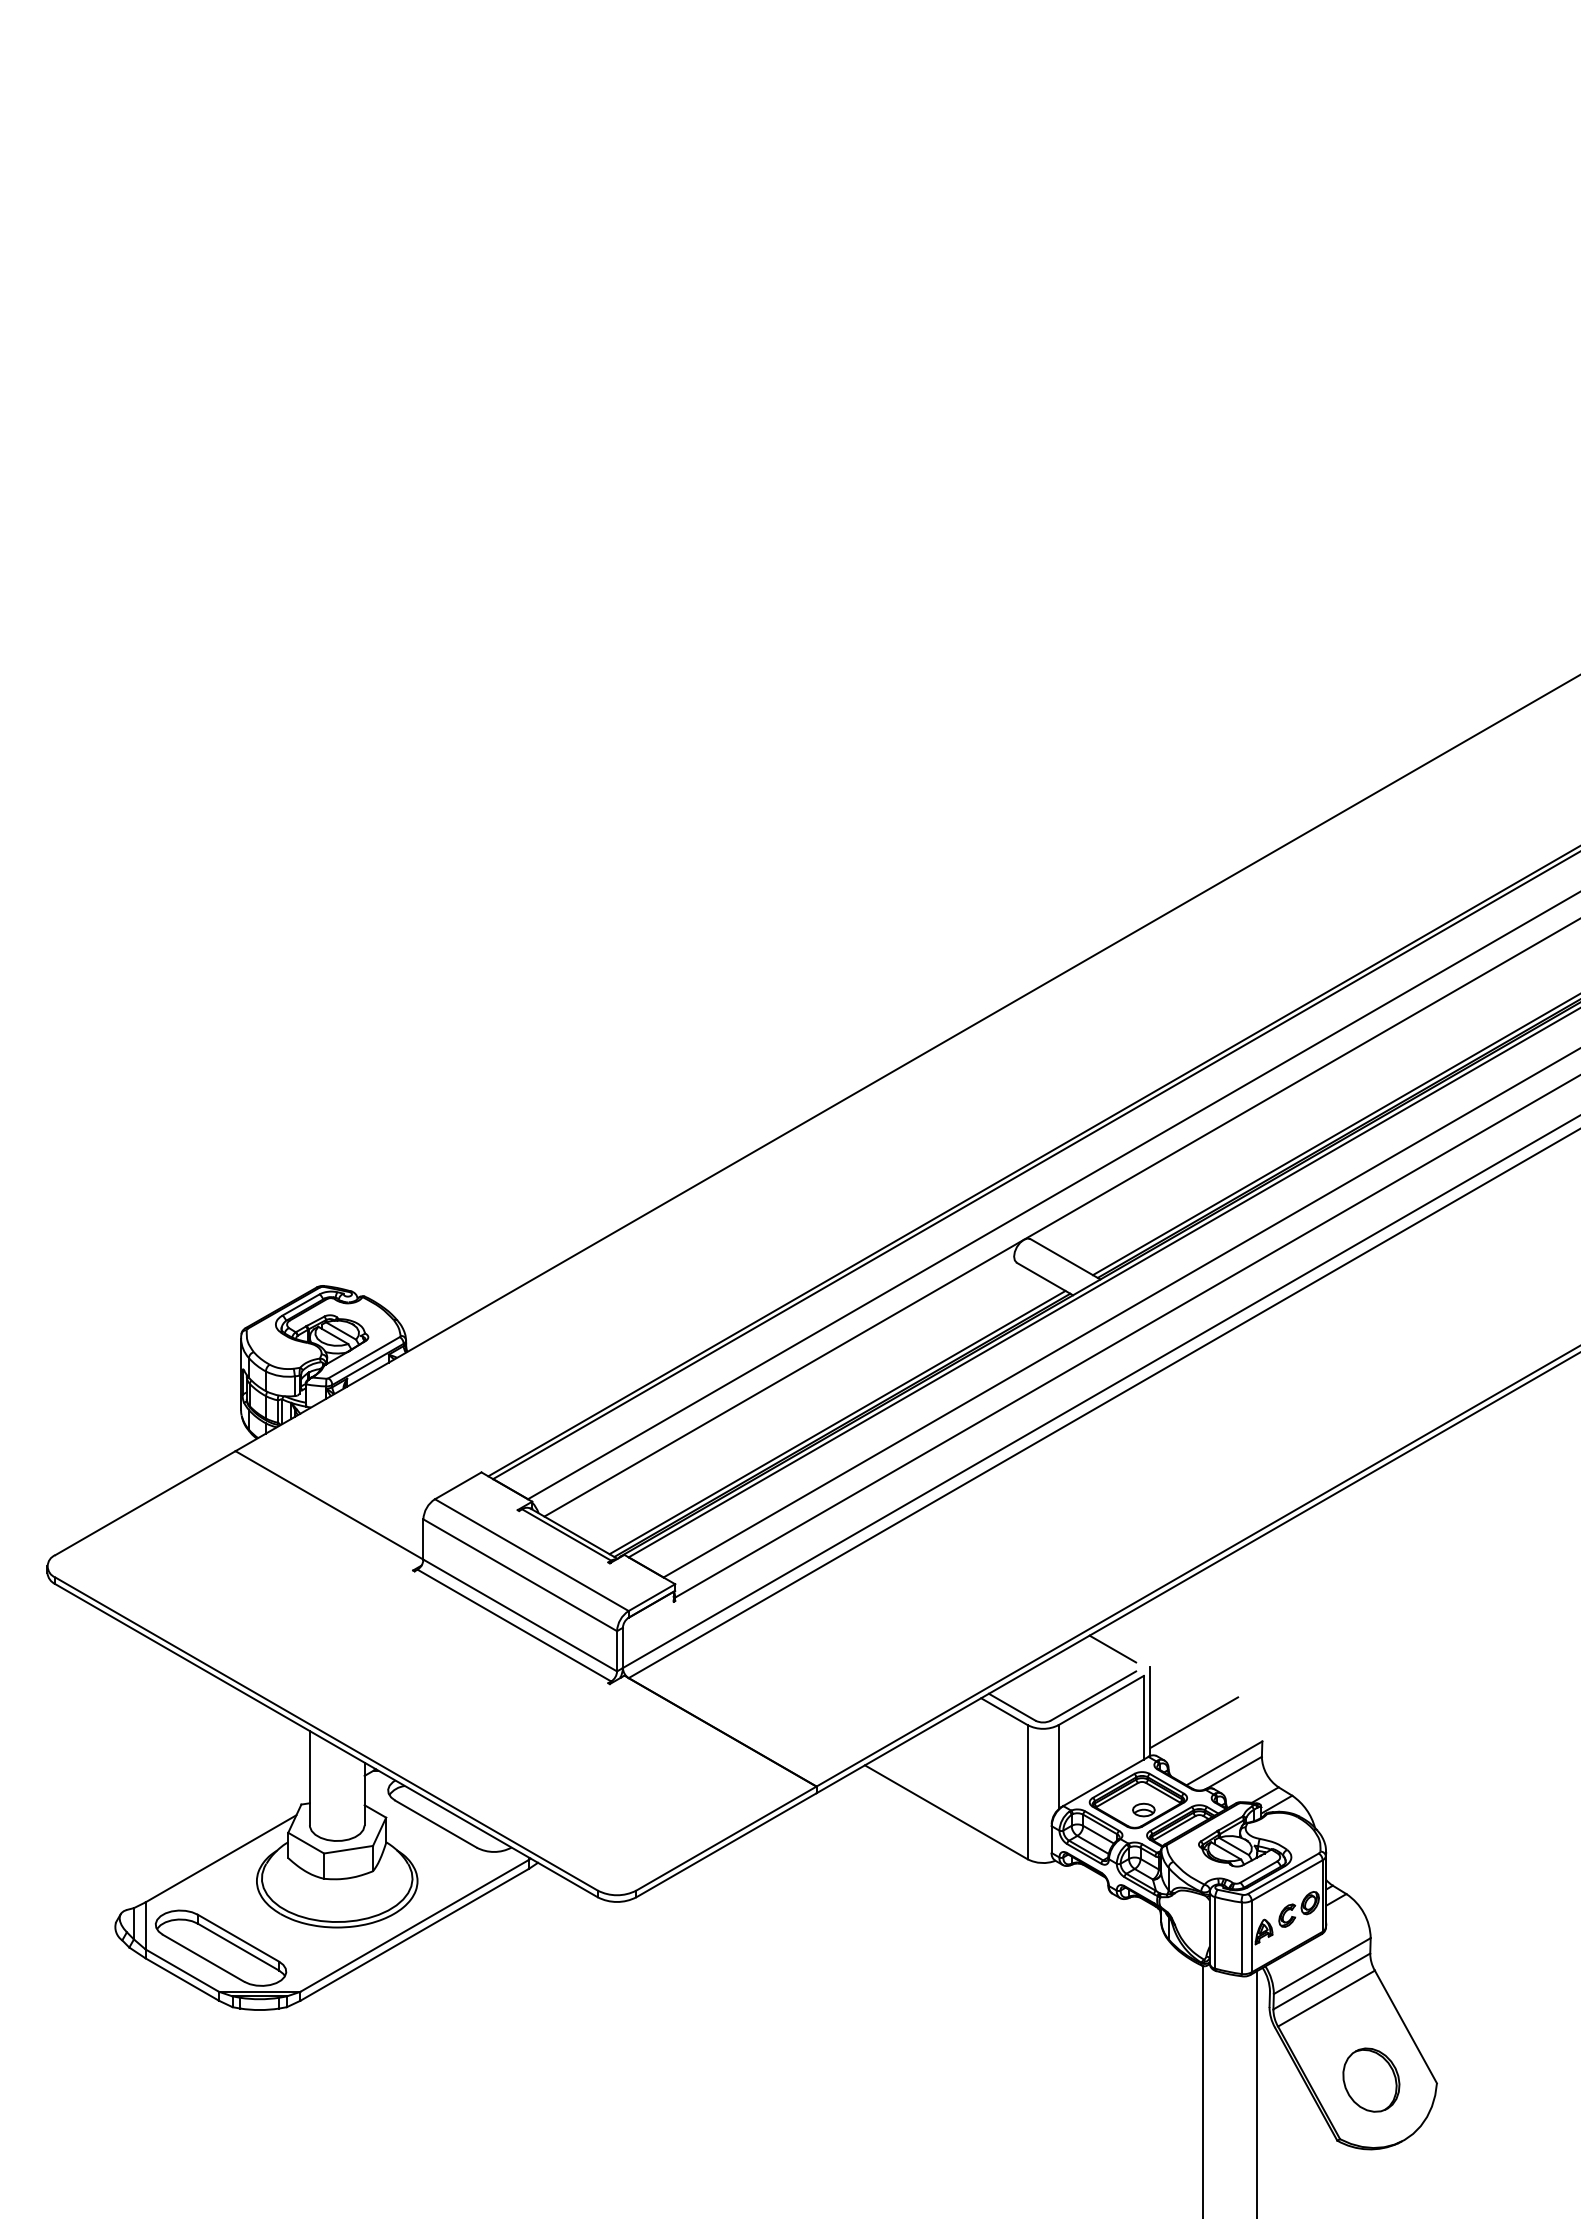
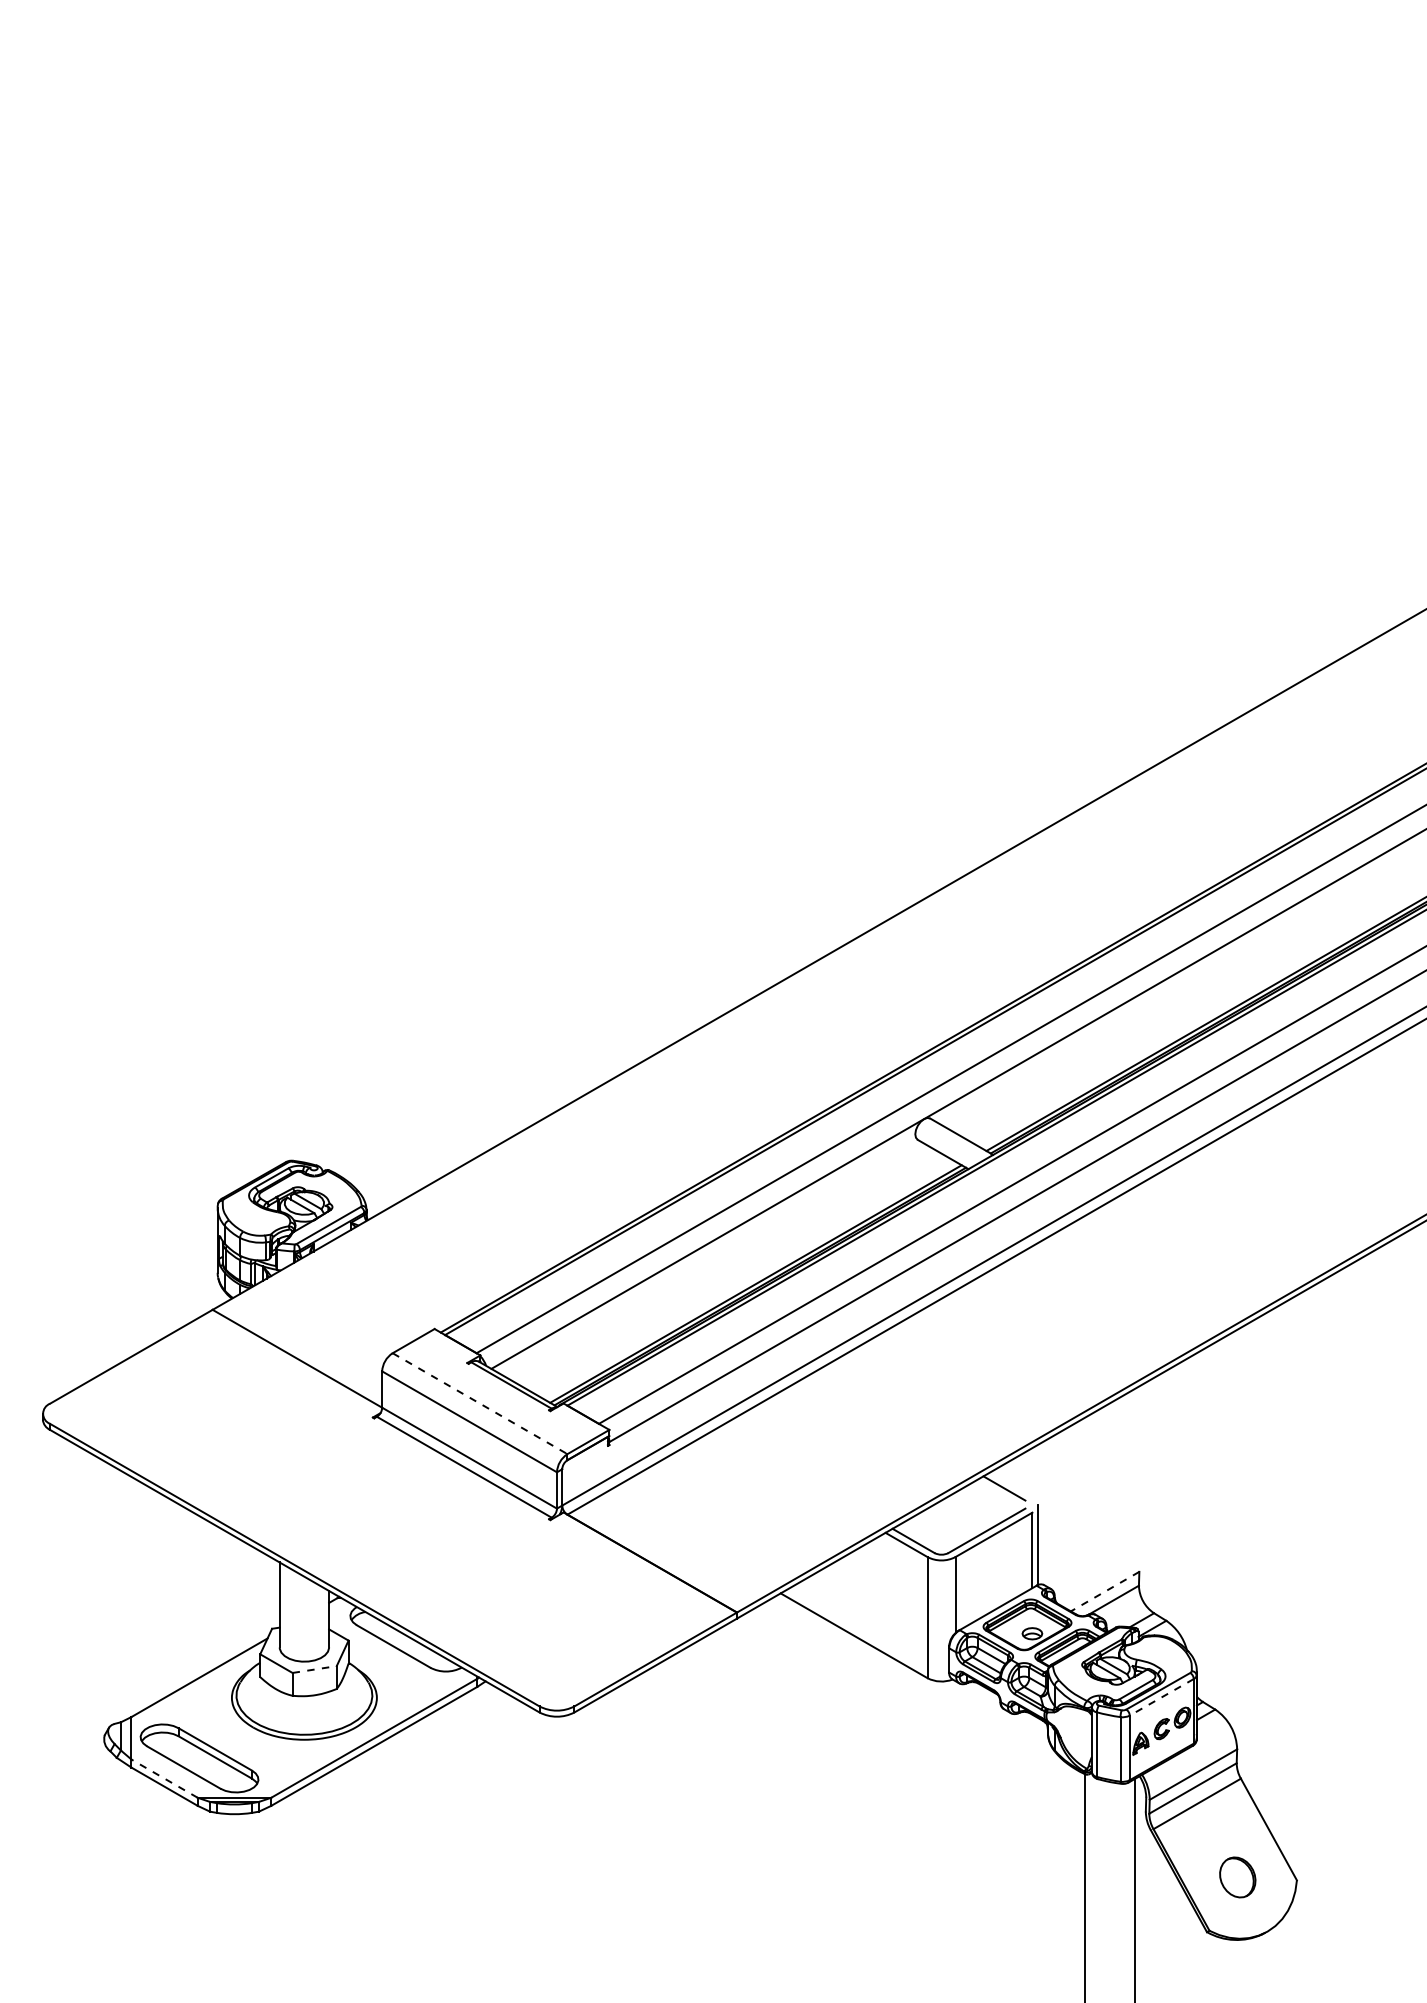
line: (531, 1555) -> (479, 1404), solid -> dashed
line: (1194, 1722) -> (1078, 1554), removed
line: (1224, 1763) -> (1105, 1591), solid -> dashed
line: (348, 1849) -> (314, 1669), solid -> dashed
line: (1287, 1880) -> (1162, 1697), solid -> dashed
line: (181, 1970) -> (163, 1778), solid -> dashed
part: (1371, 2079) -> (1237, 1876), size x0.7

